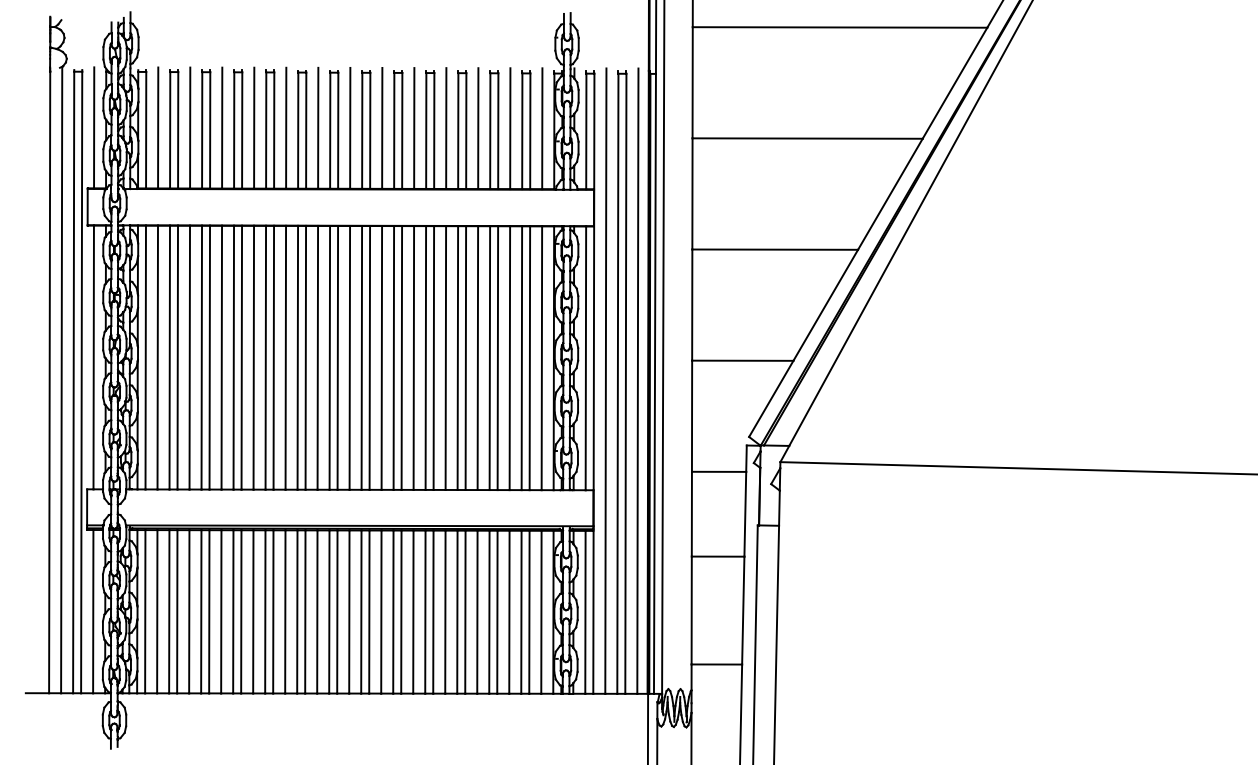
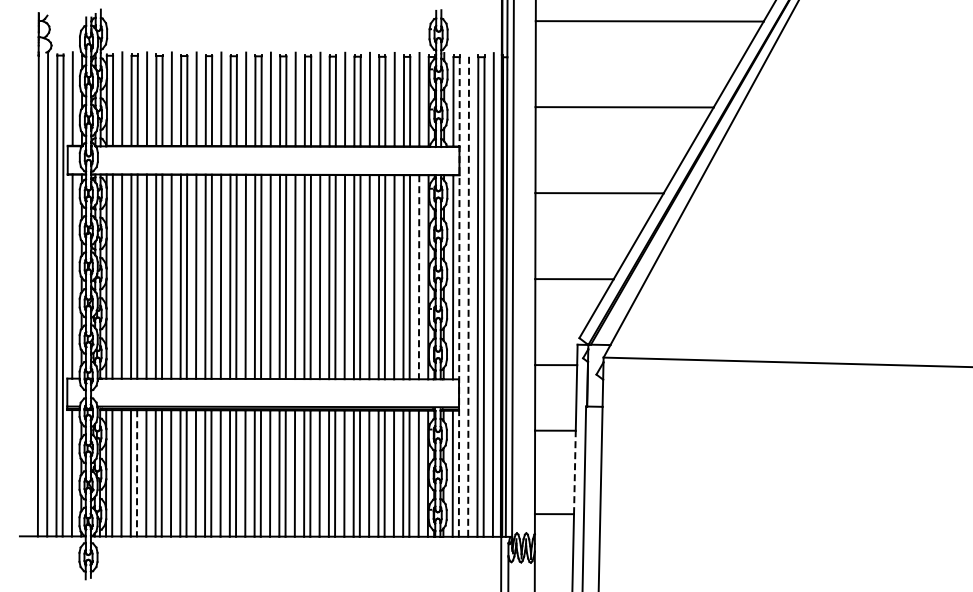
line: (542, 358) -> (419, 277), solid -> dashed
line: (605, 380) -> (468, 294), solid -> dashed
line: (594, 383) -> (459, 296), solid -> dashed
line: (742, 610) -> (574, 472), solid -> dashed
line: (177, 611) -> (137, 473), solid -> dashed

